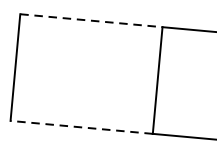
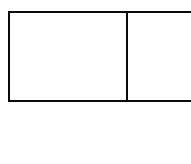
line: (90, 21) -> (67, 12), dashed -> solid
line: (81, 127) -> (67, 100), dashed -> solid

